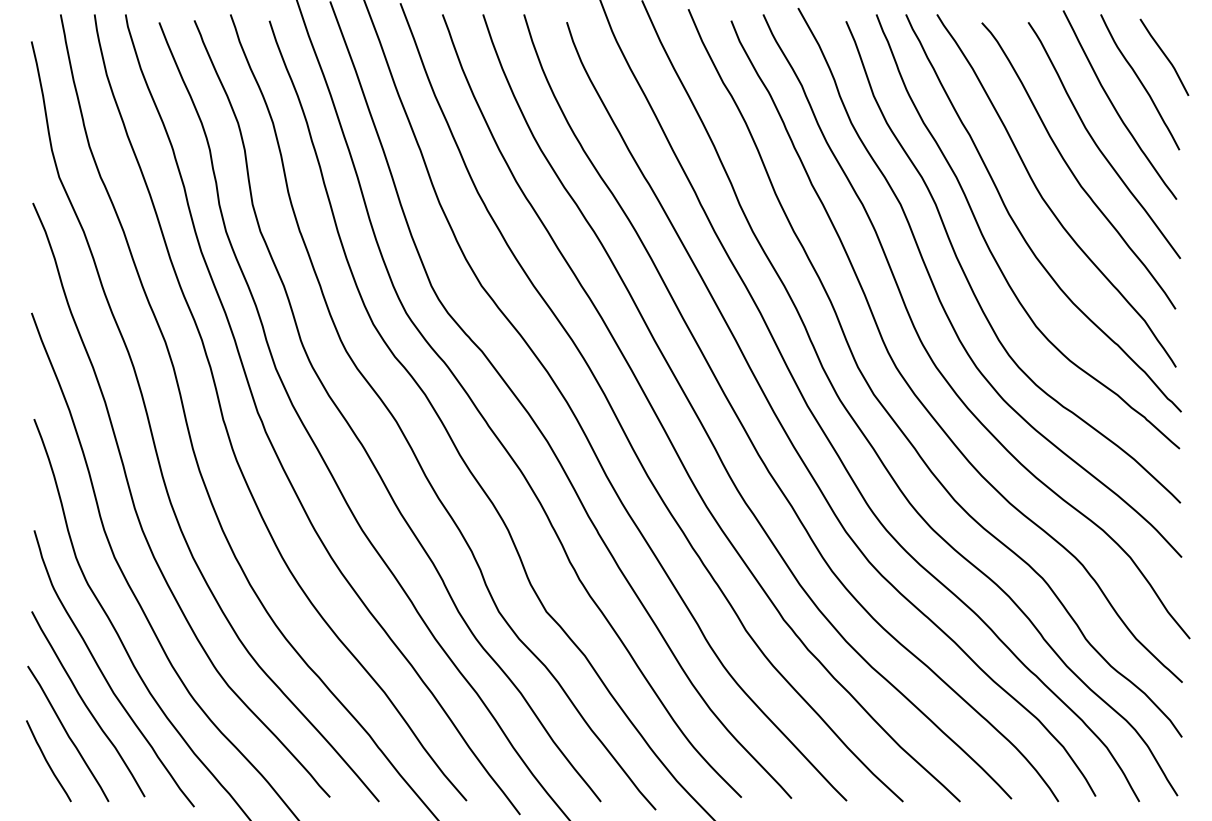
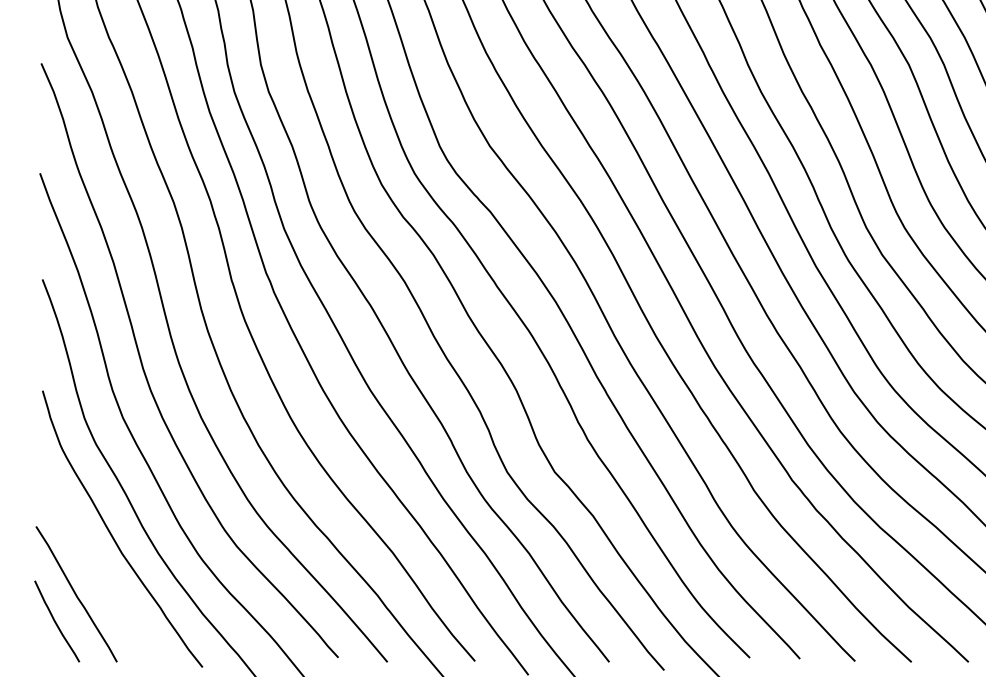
curve: (86, 704) -> (94, 564), removed

